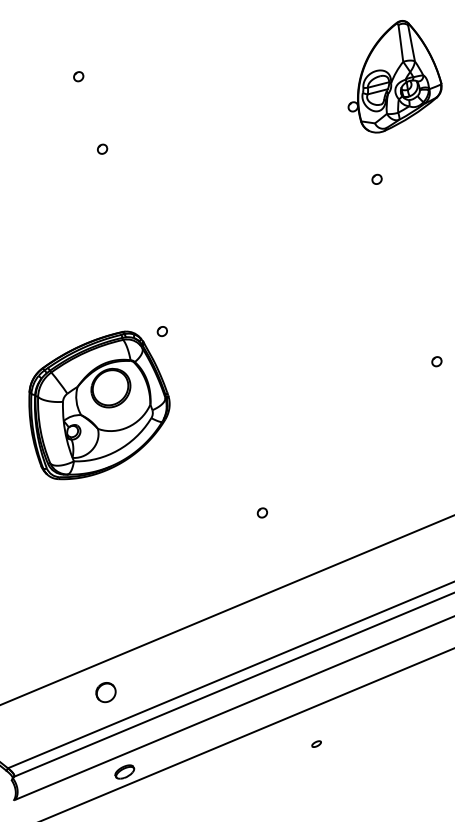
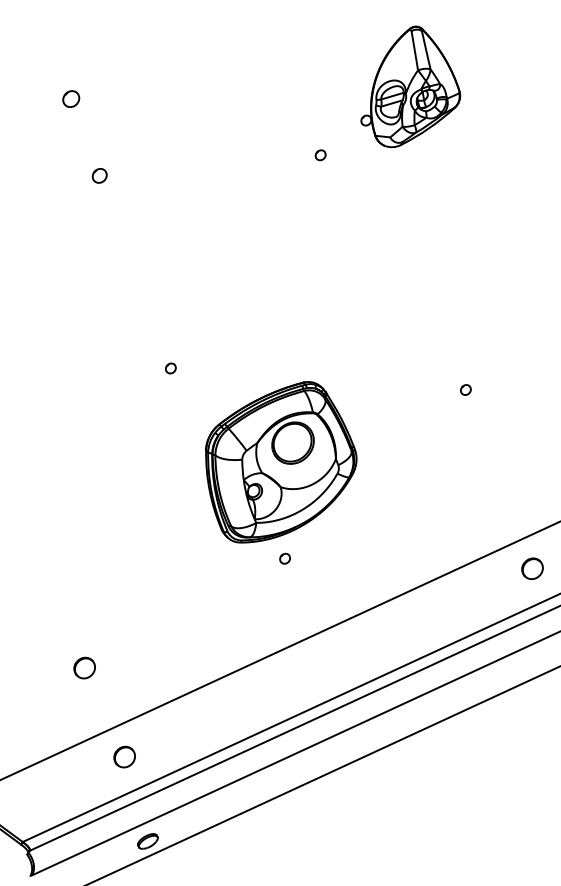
part: (78, 76) -> (71, 98), size x1.6
part: (102, 148) -> (99, 175), size x1.4
part: (376, 179) -> (320, 155), moved
part: (99, 405) -> (281, 462), moved
part: (71, 607) -> (84, 667), added
part: (316, 743) -> (351, 803), removed

